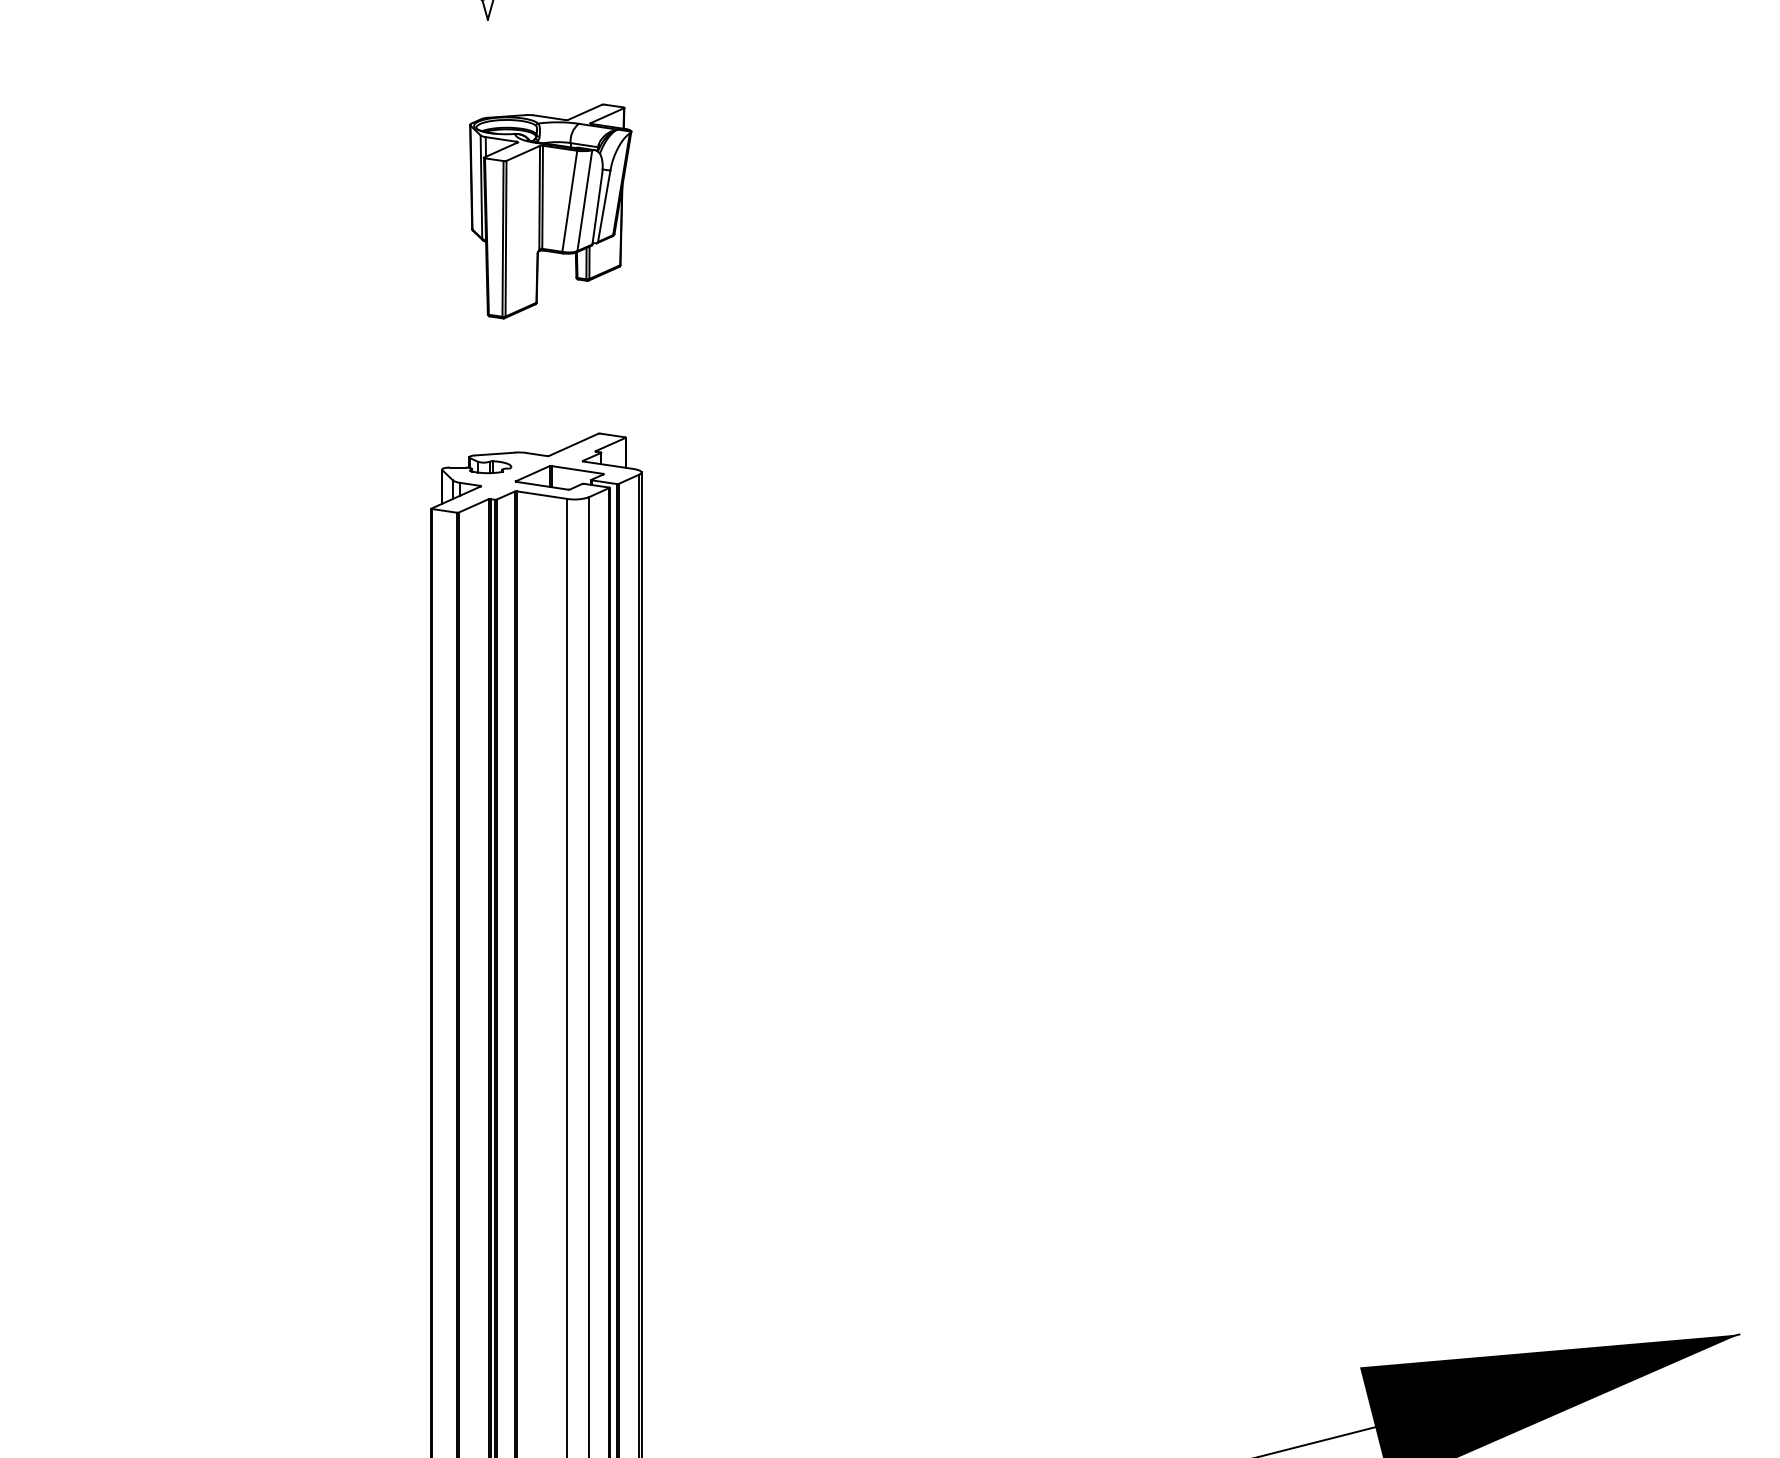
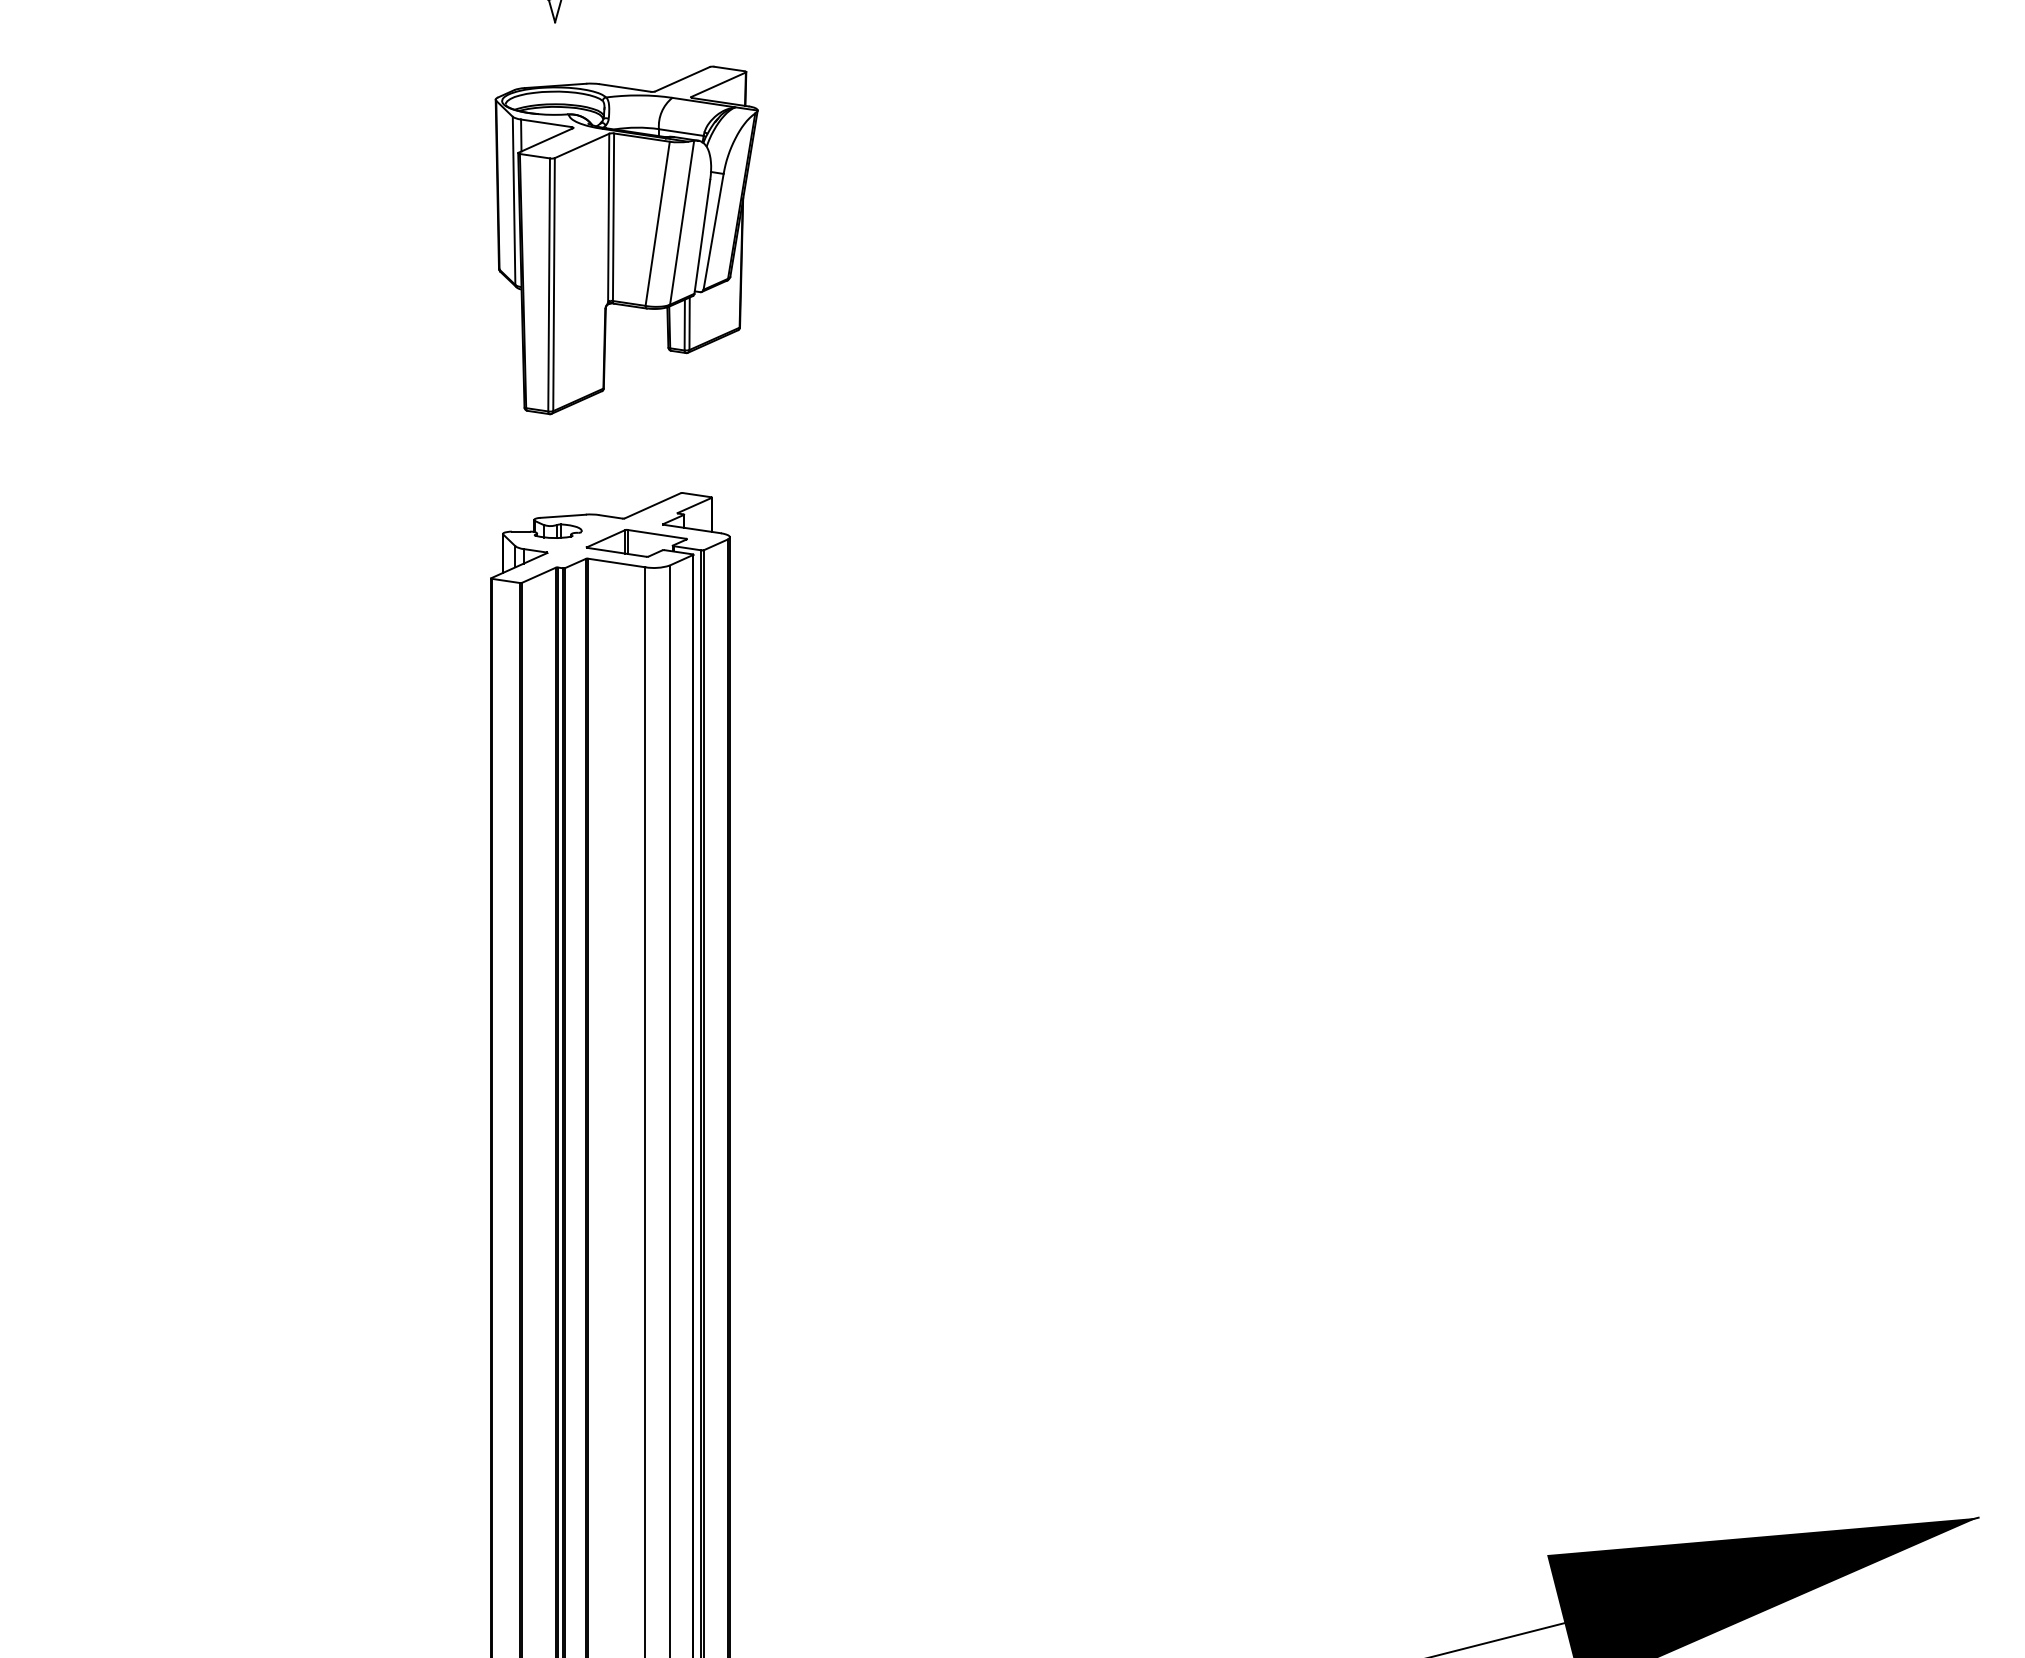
part: (550, 211) -> (626, 240), size x1.43

